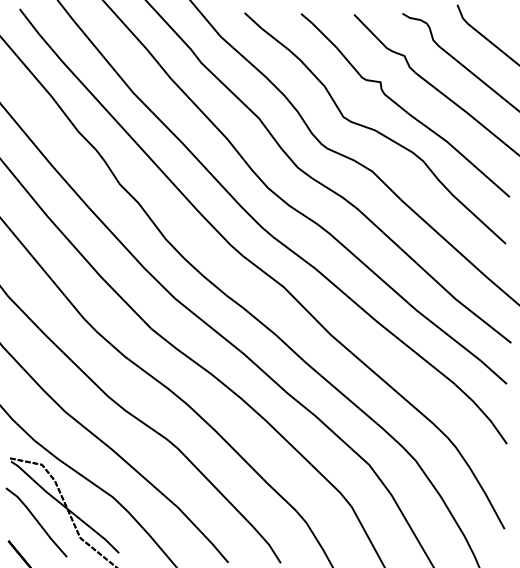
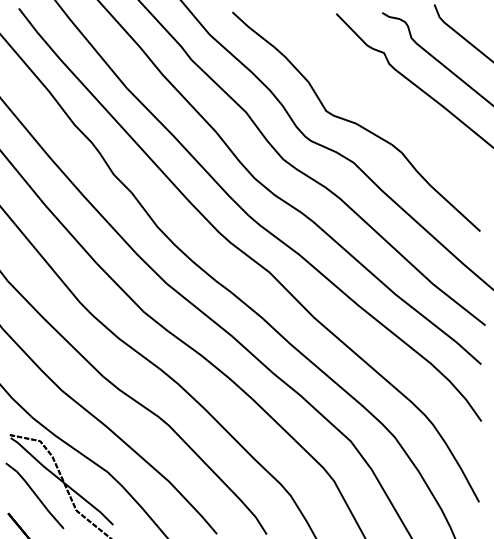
curve: (403, 108) -> (383, 102), removed

